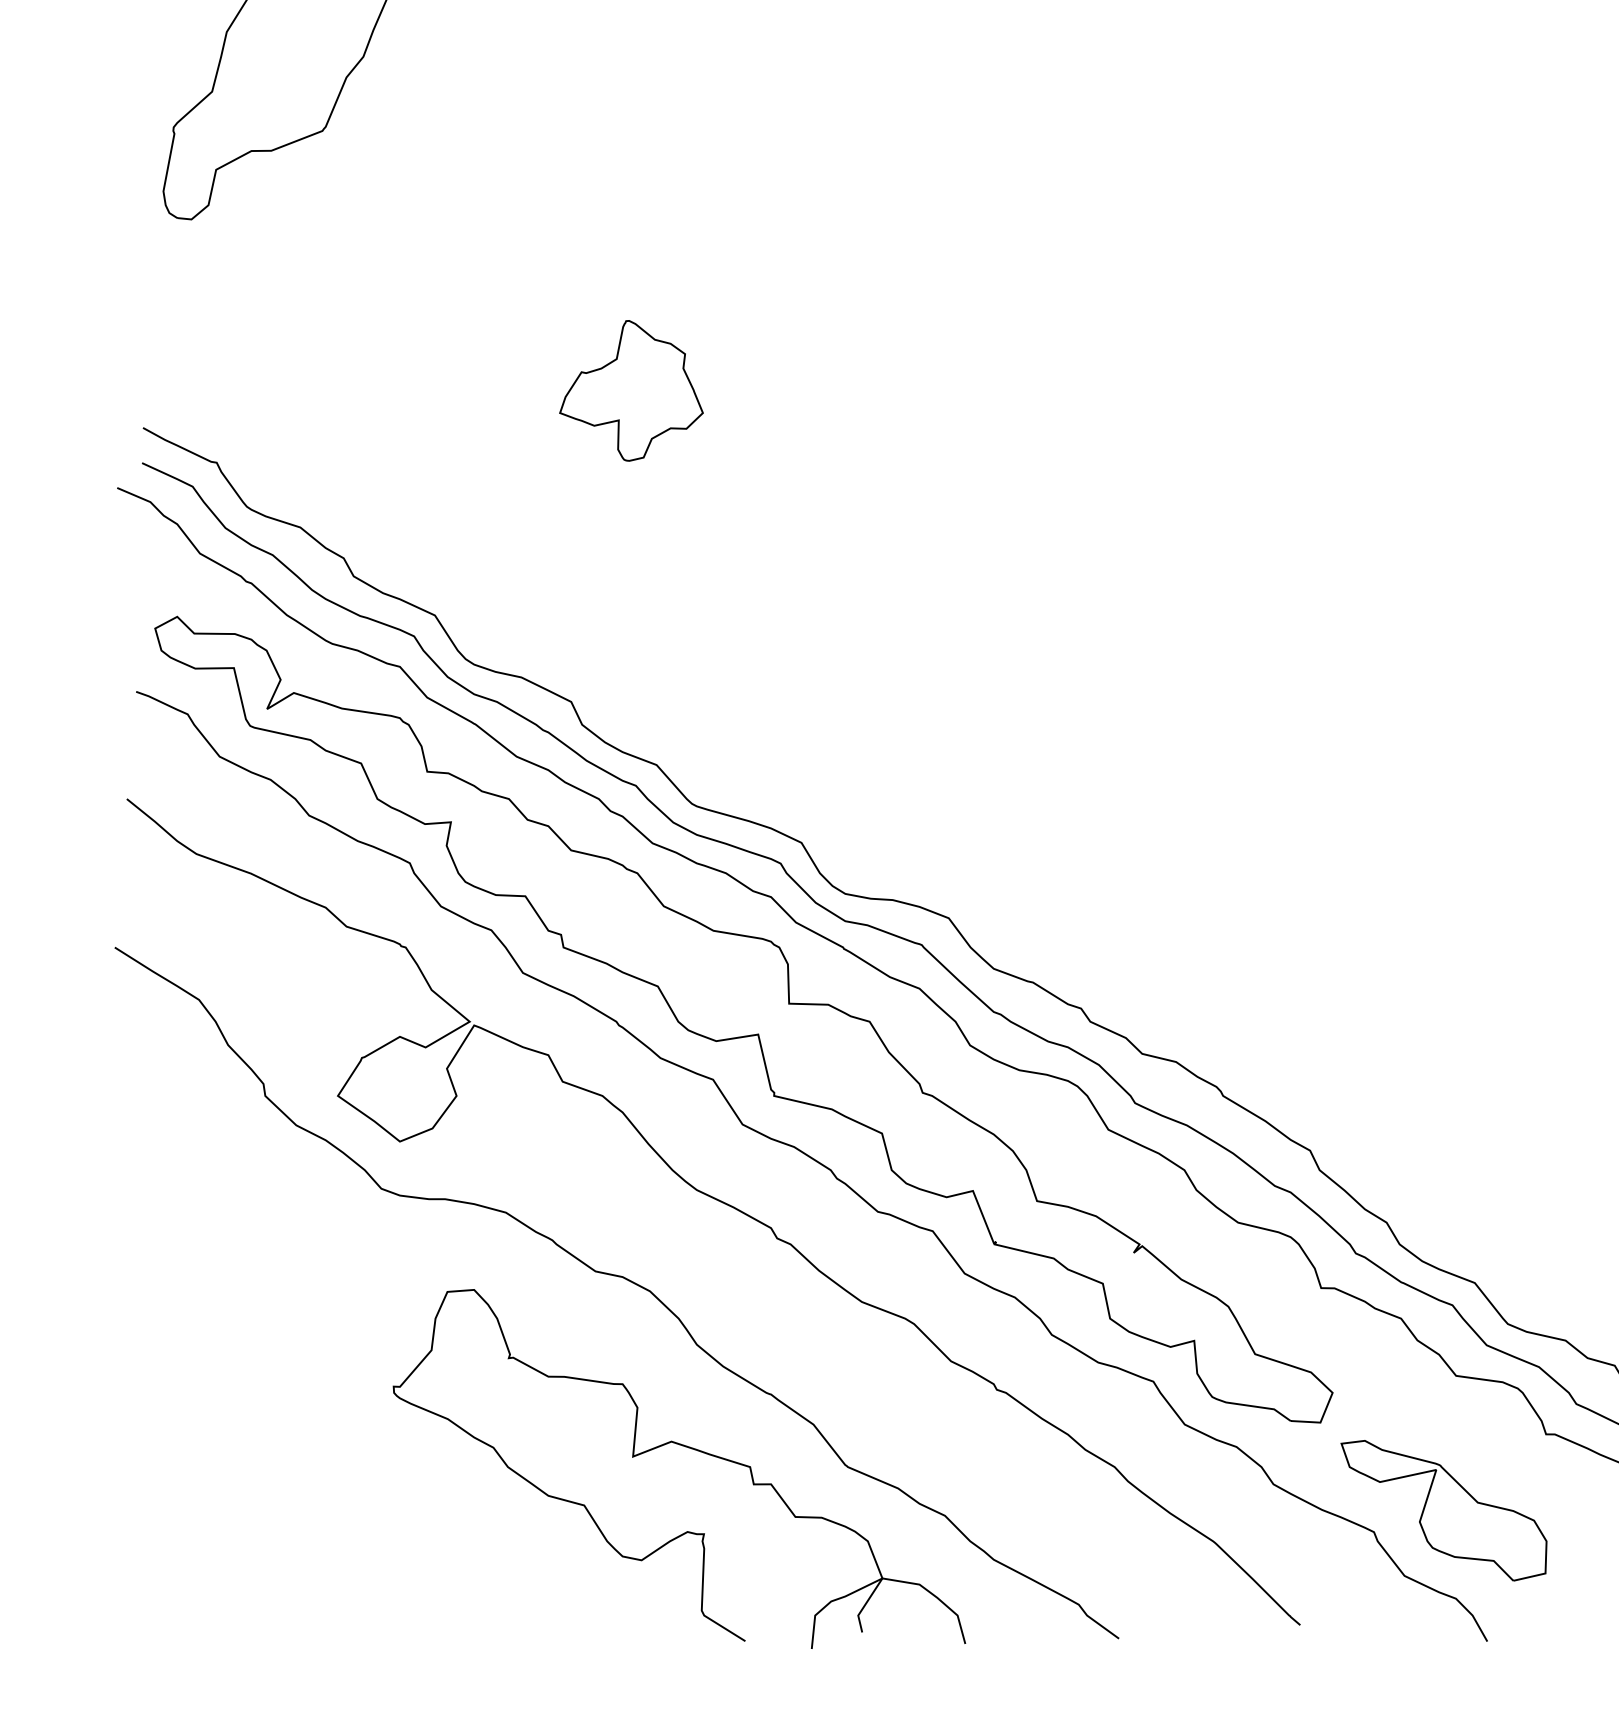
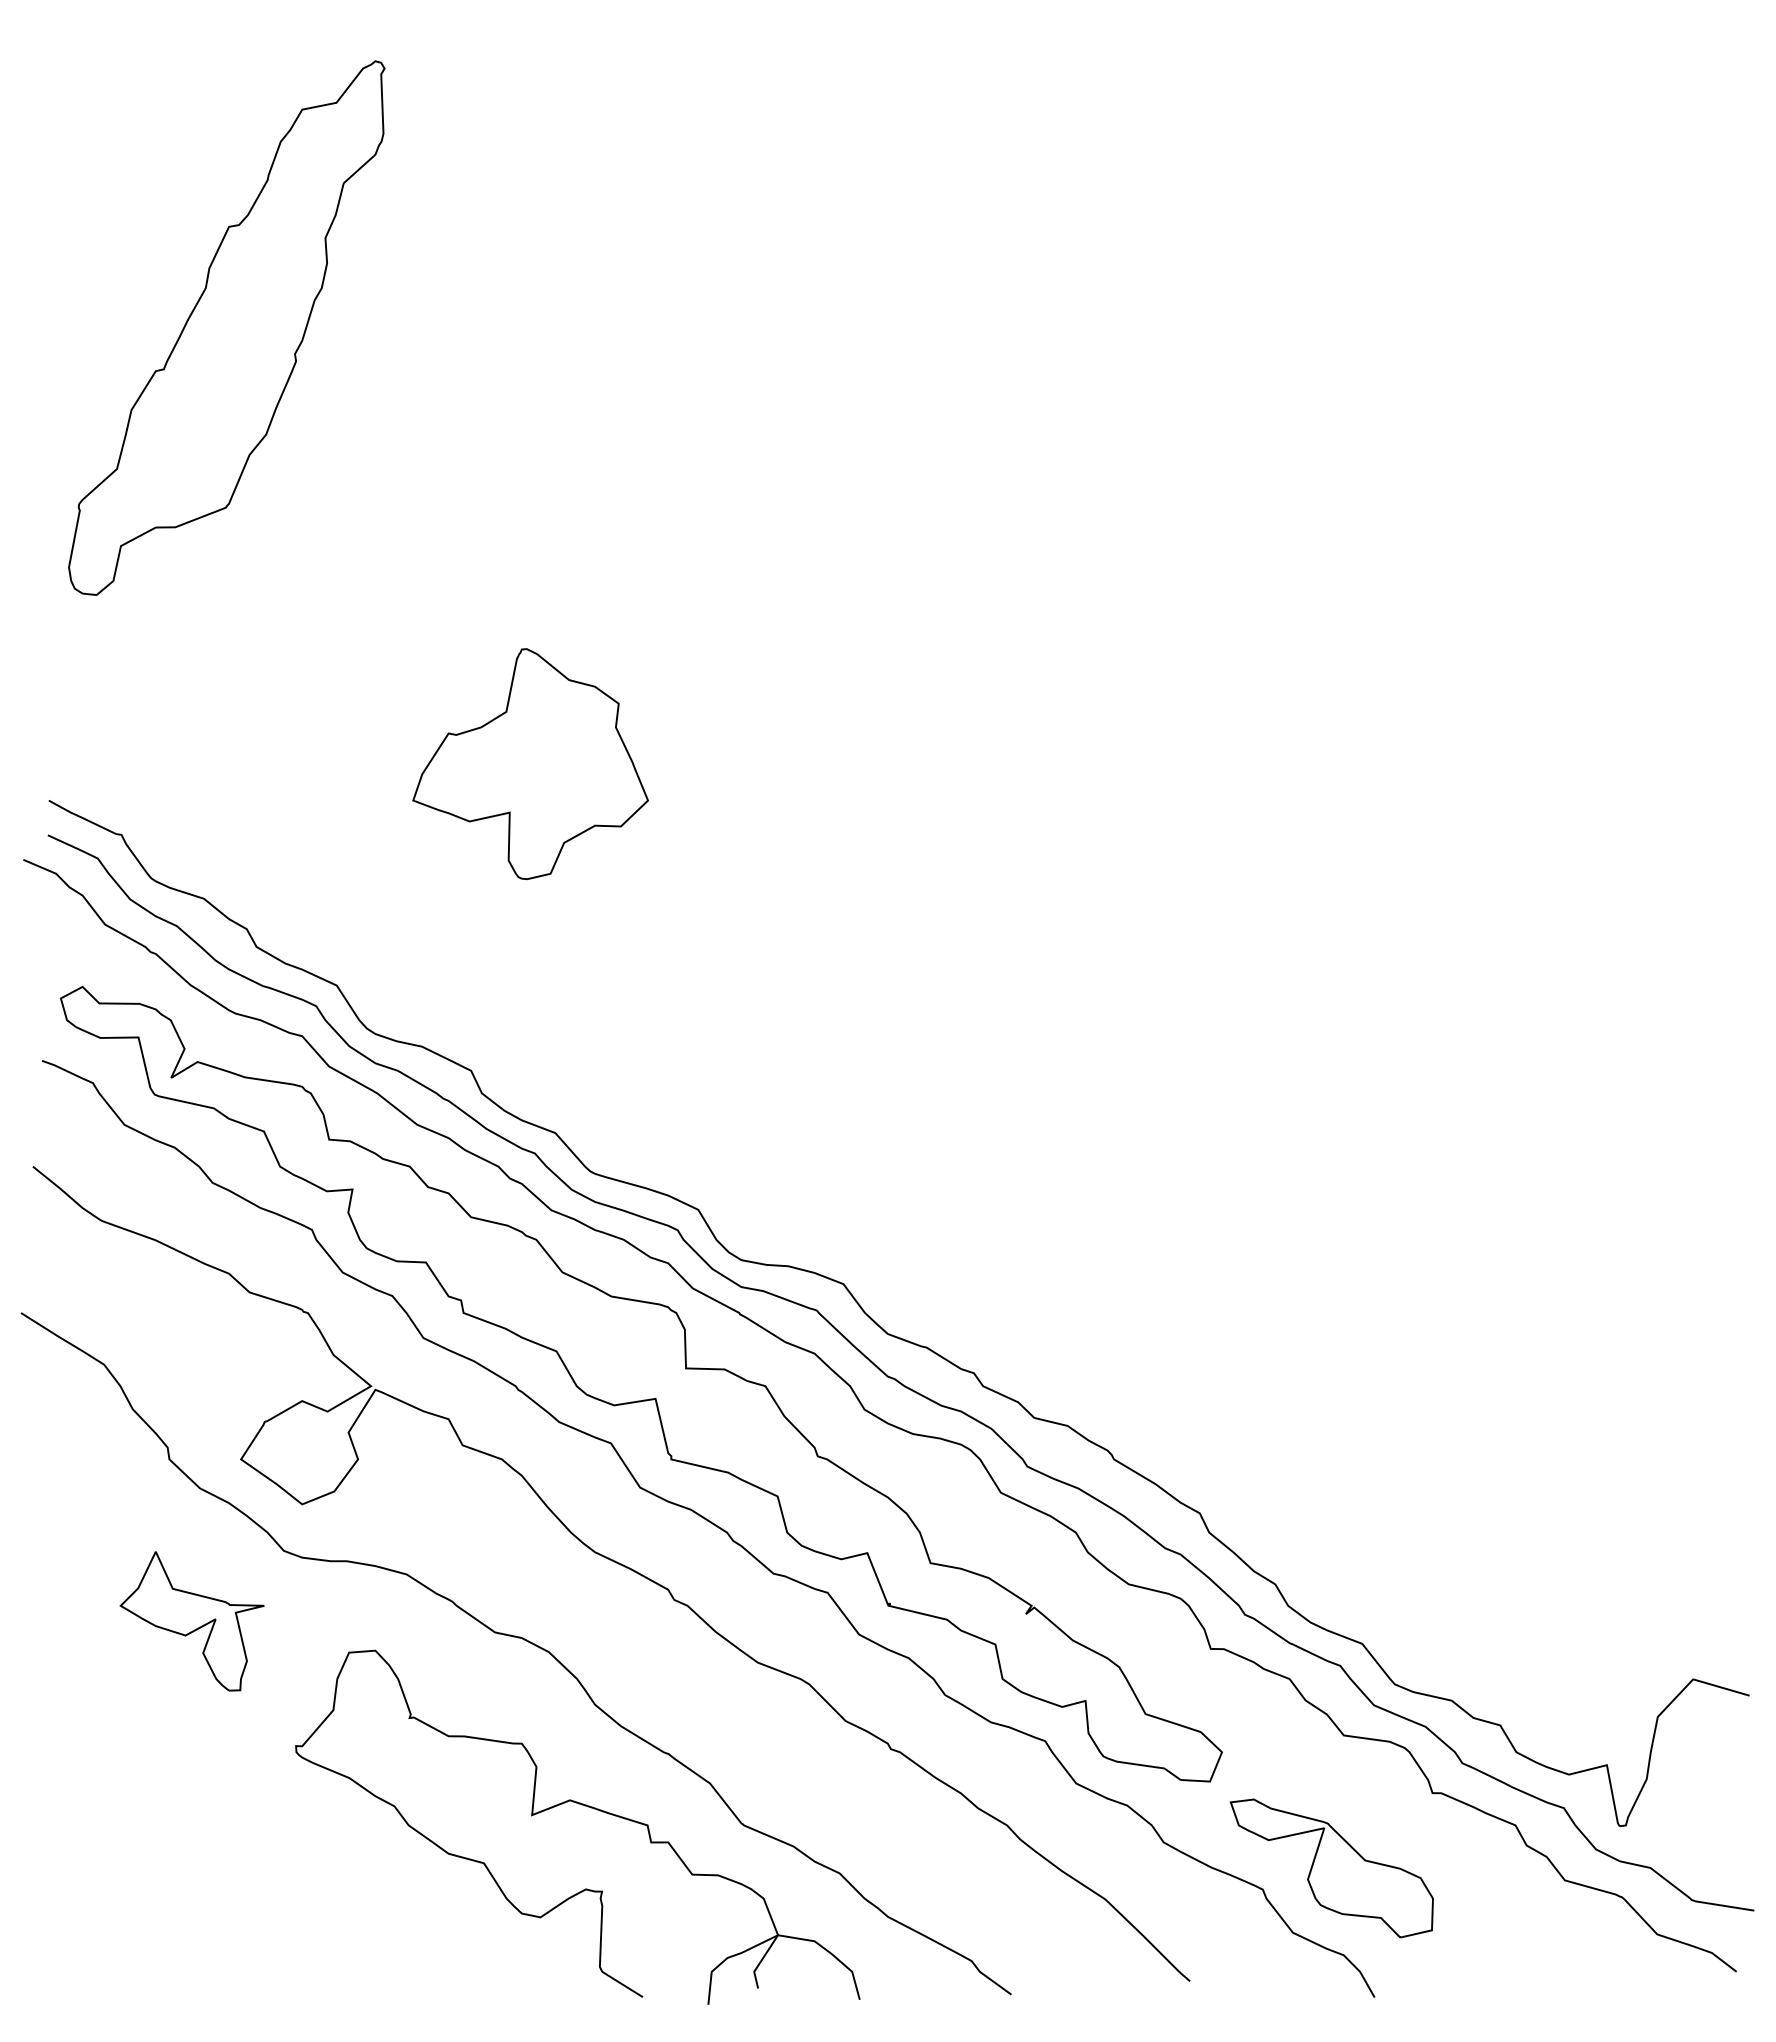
part: (631, 390) -> (530, 763), size x1.67
part: (287, 1260) -> (191, 1621), added

